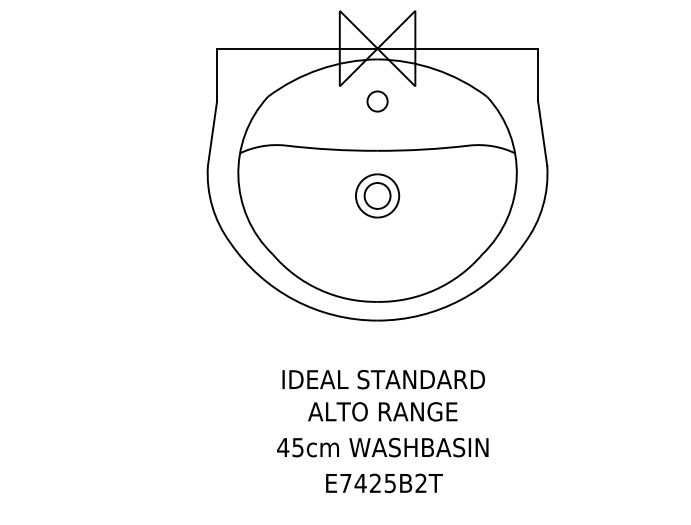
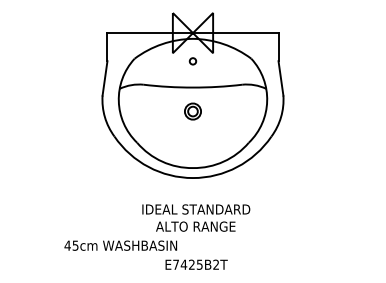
circle: (376, 101) -> (192, 61), size x0.6
part: (376, 195) -> (192, 111), size x0.7
text: (382, 447) -> (120, 245), moved

